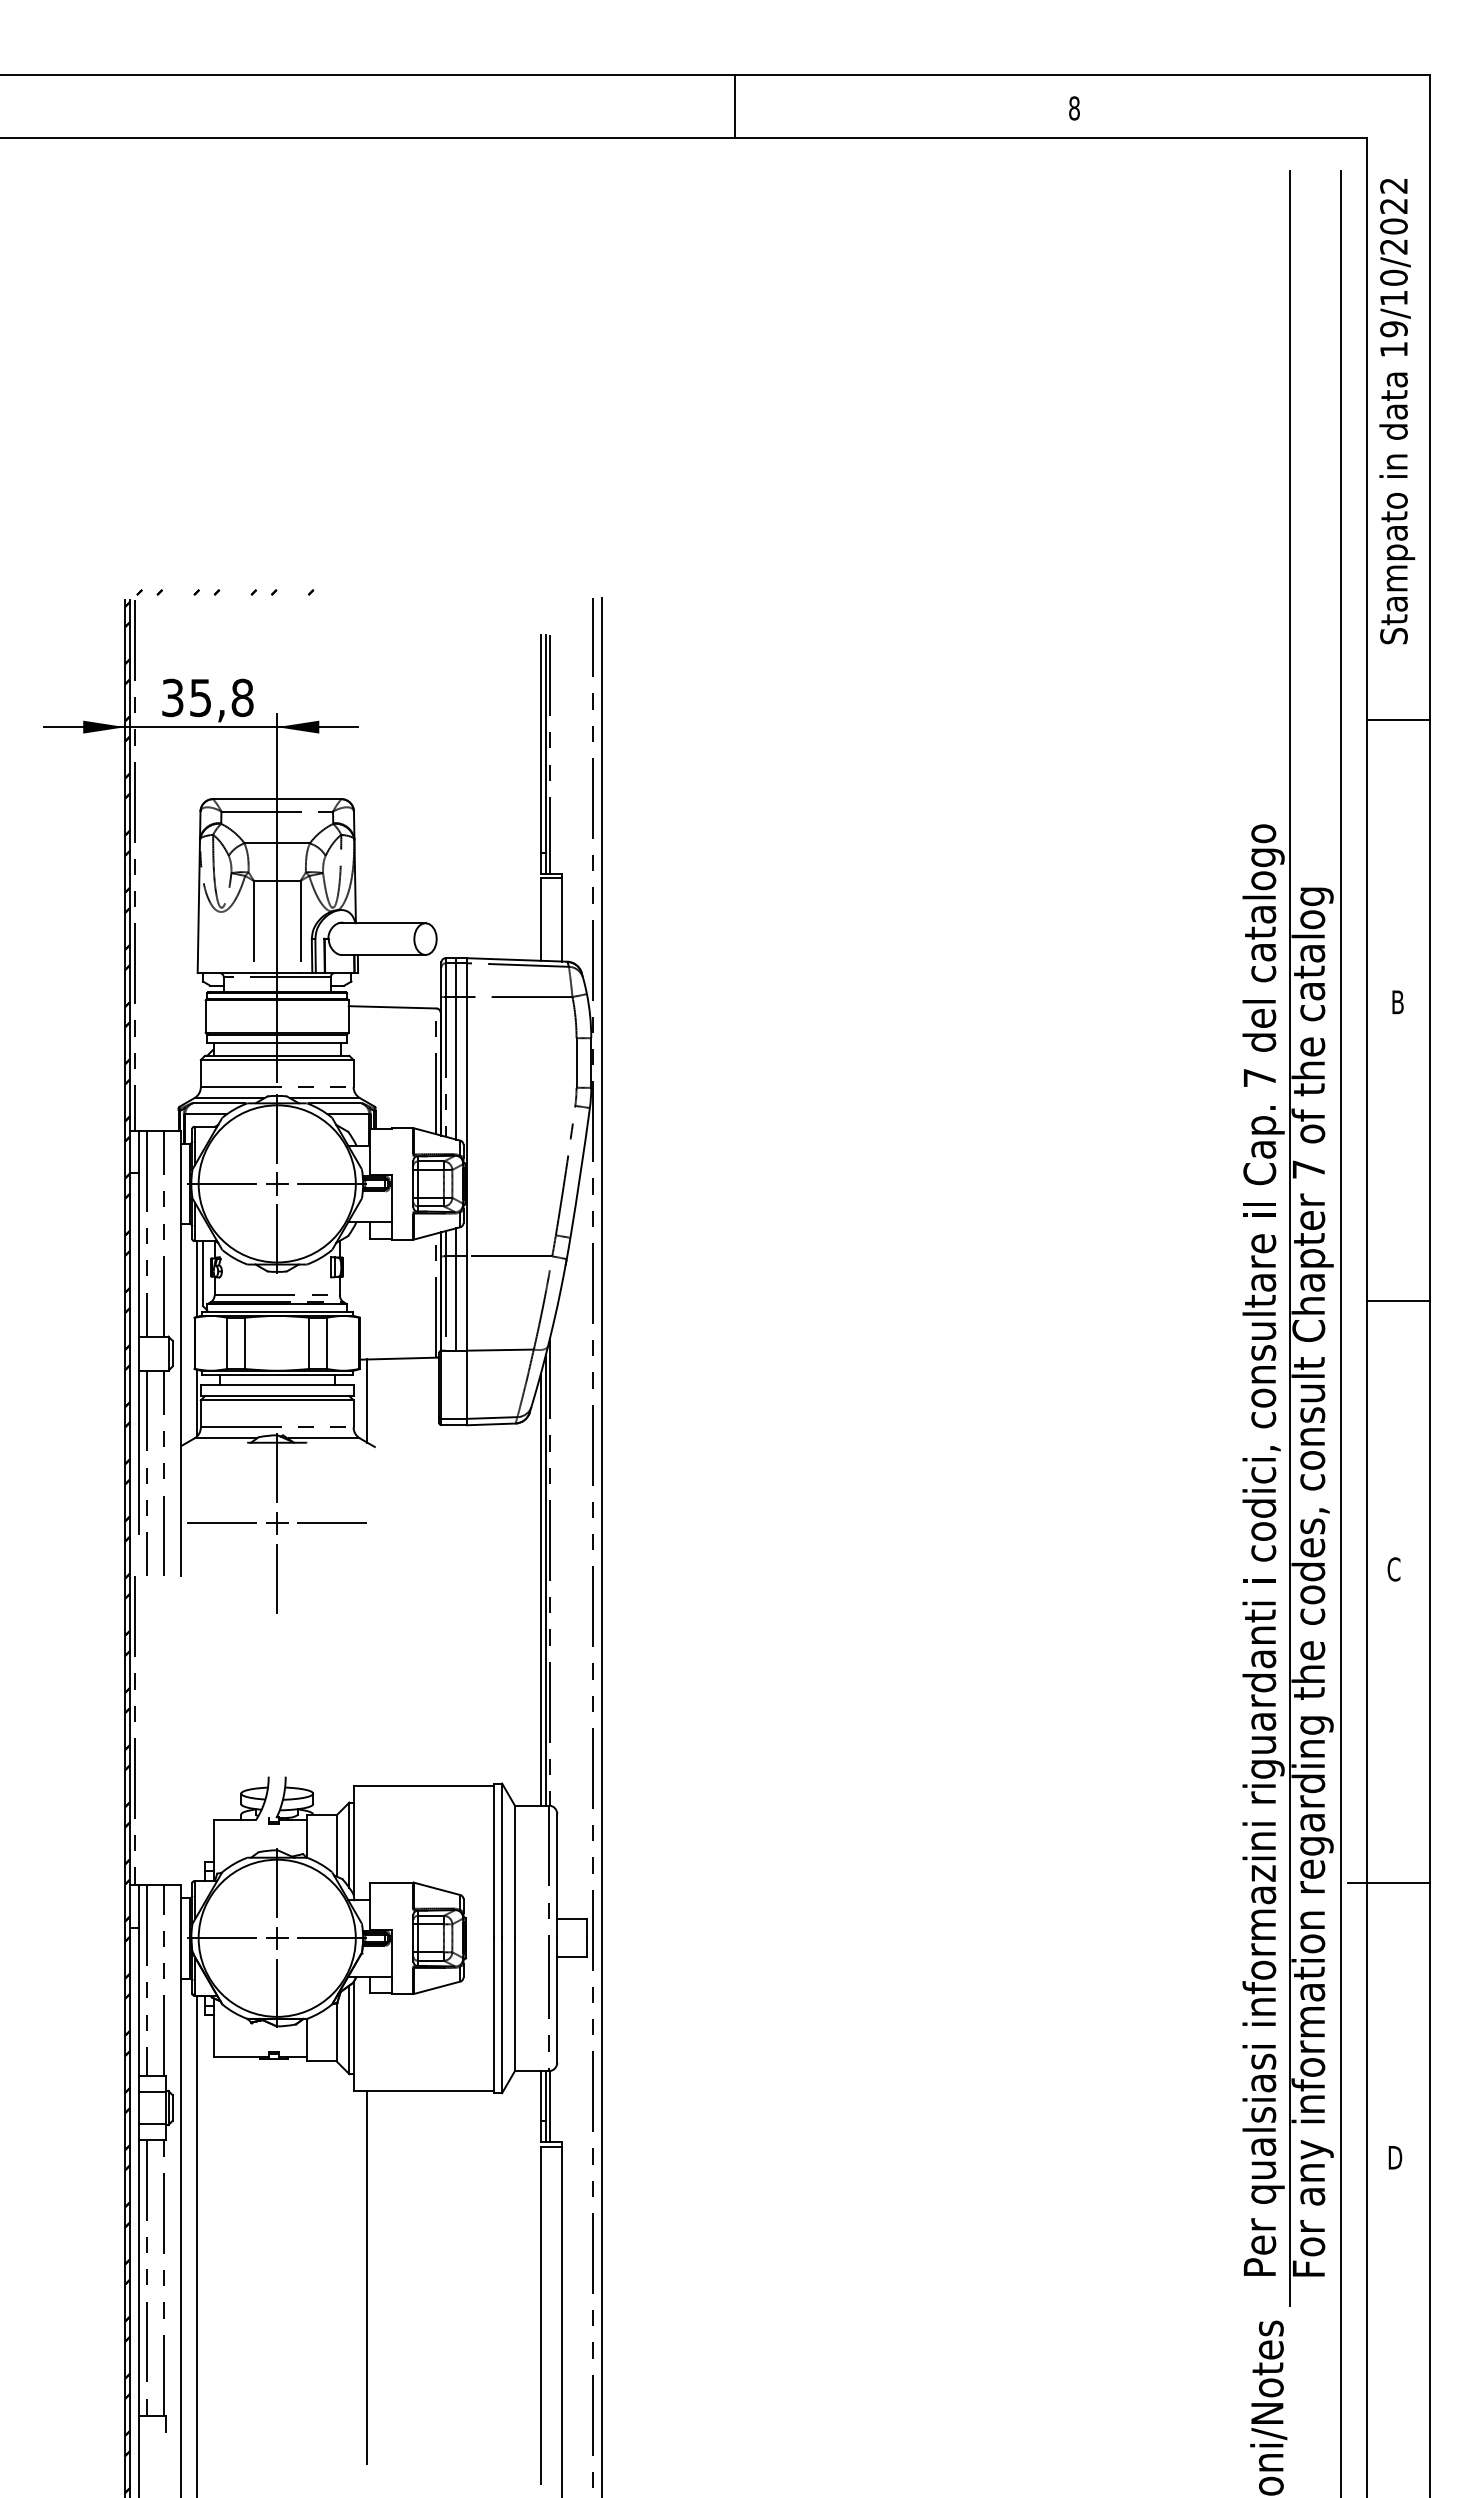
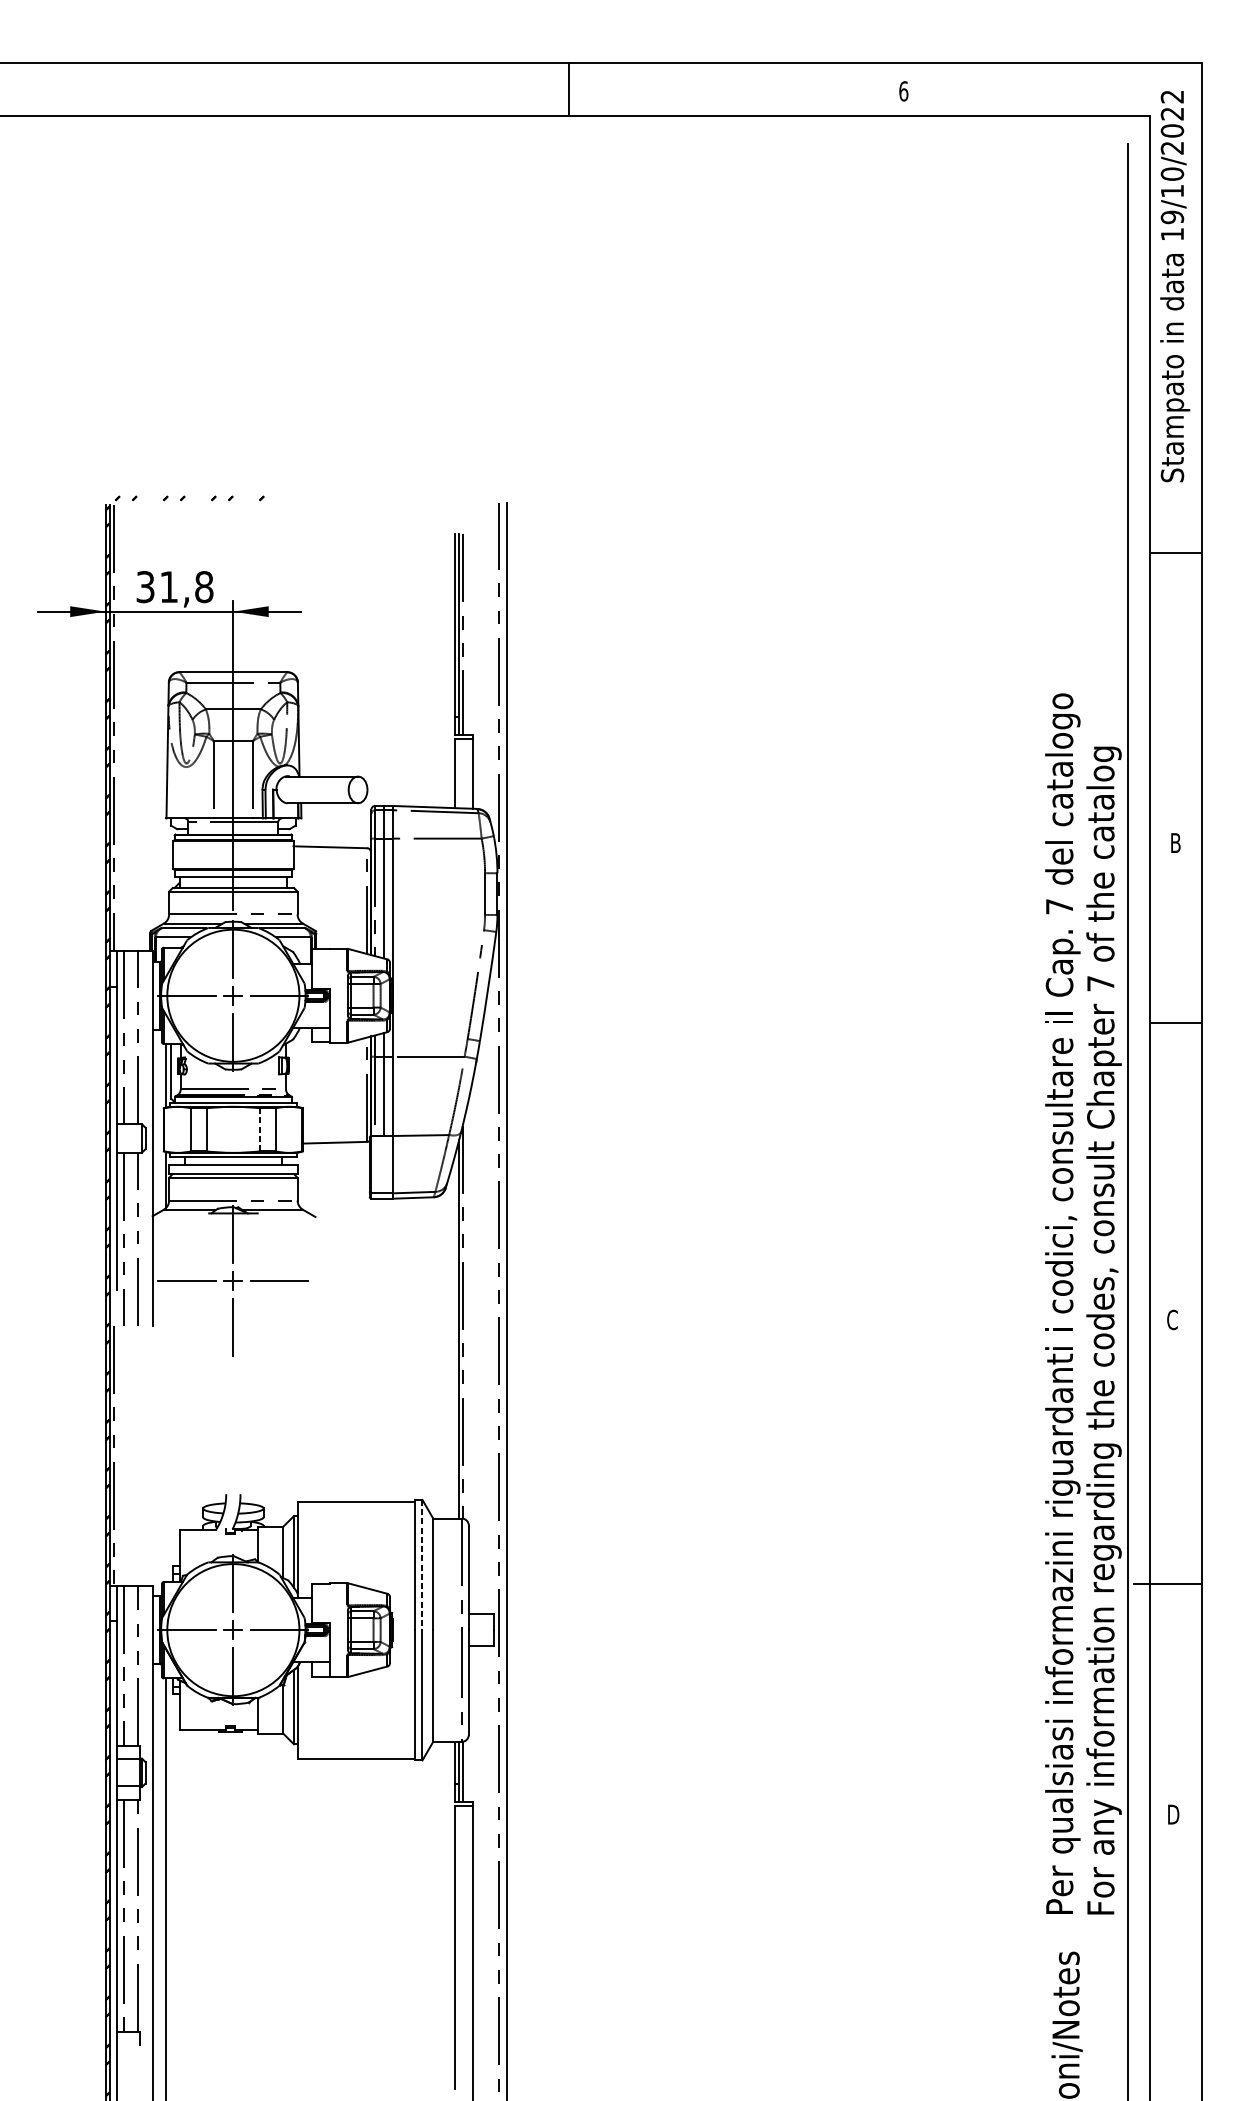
line: (735, 105) -> (569, 88), moved
text: (1074, 108) -> (903, 91), 8 -> 6
text: (1397, 411) -> (1175, 286), moved
text: (200, 698) -> (168, 587), 35,8 -> 31,8
line: (1397, 719) -> (1175, 553), moved
line: (1289, 1237) -> (1084, 1040), removed
line: (1397, 1301) -> (1175, 1023), moved
line: (309, 1343) -> (260, 1129), solid -> dashed
line: (367, 1400) -> (309, 1177), removed
line: (540, 1589) -> (454, 1336), removed
line: (502, 1861) -> (422, 1565), solid -> dashed
line: (367, 2277) -> (309, 1915), removed

